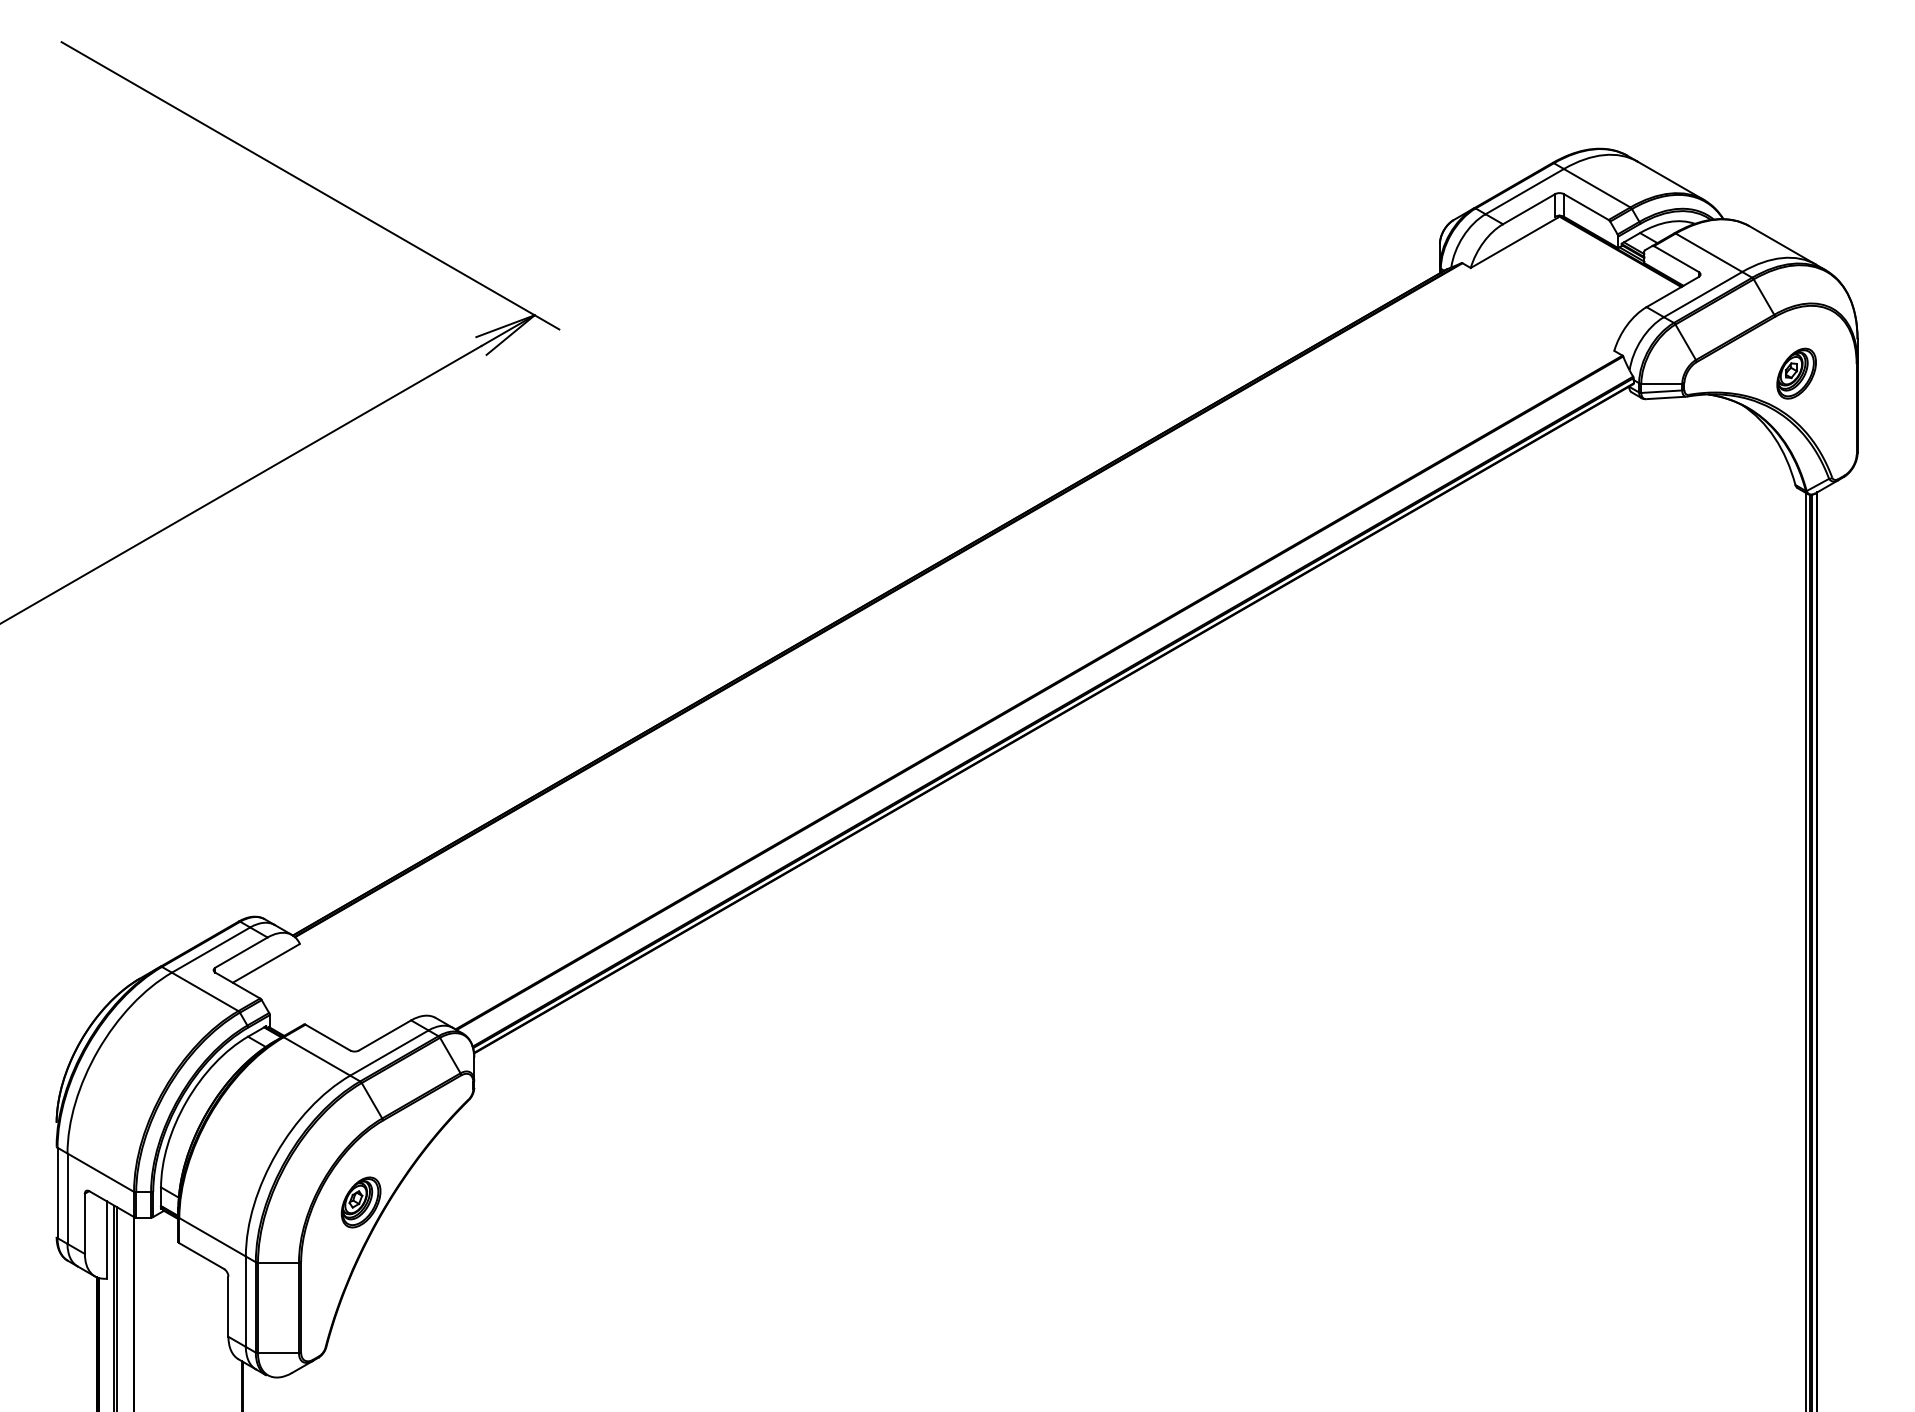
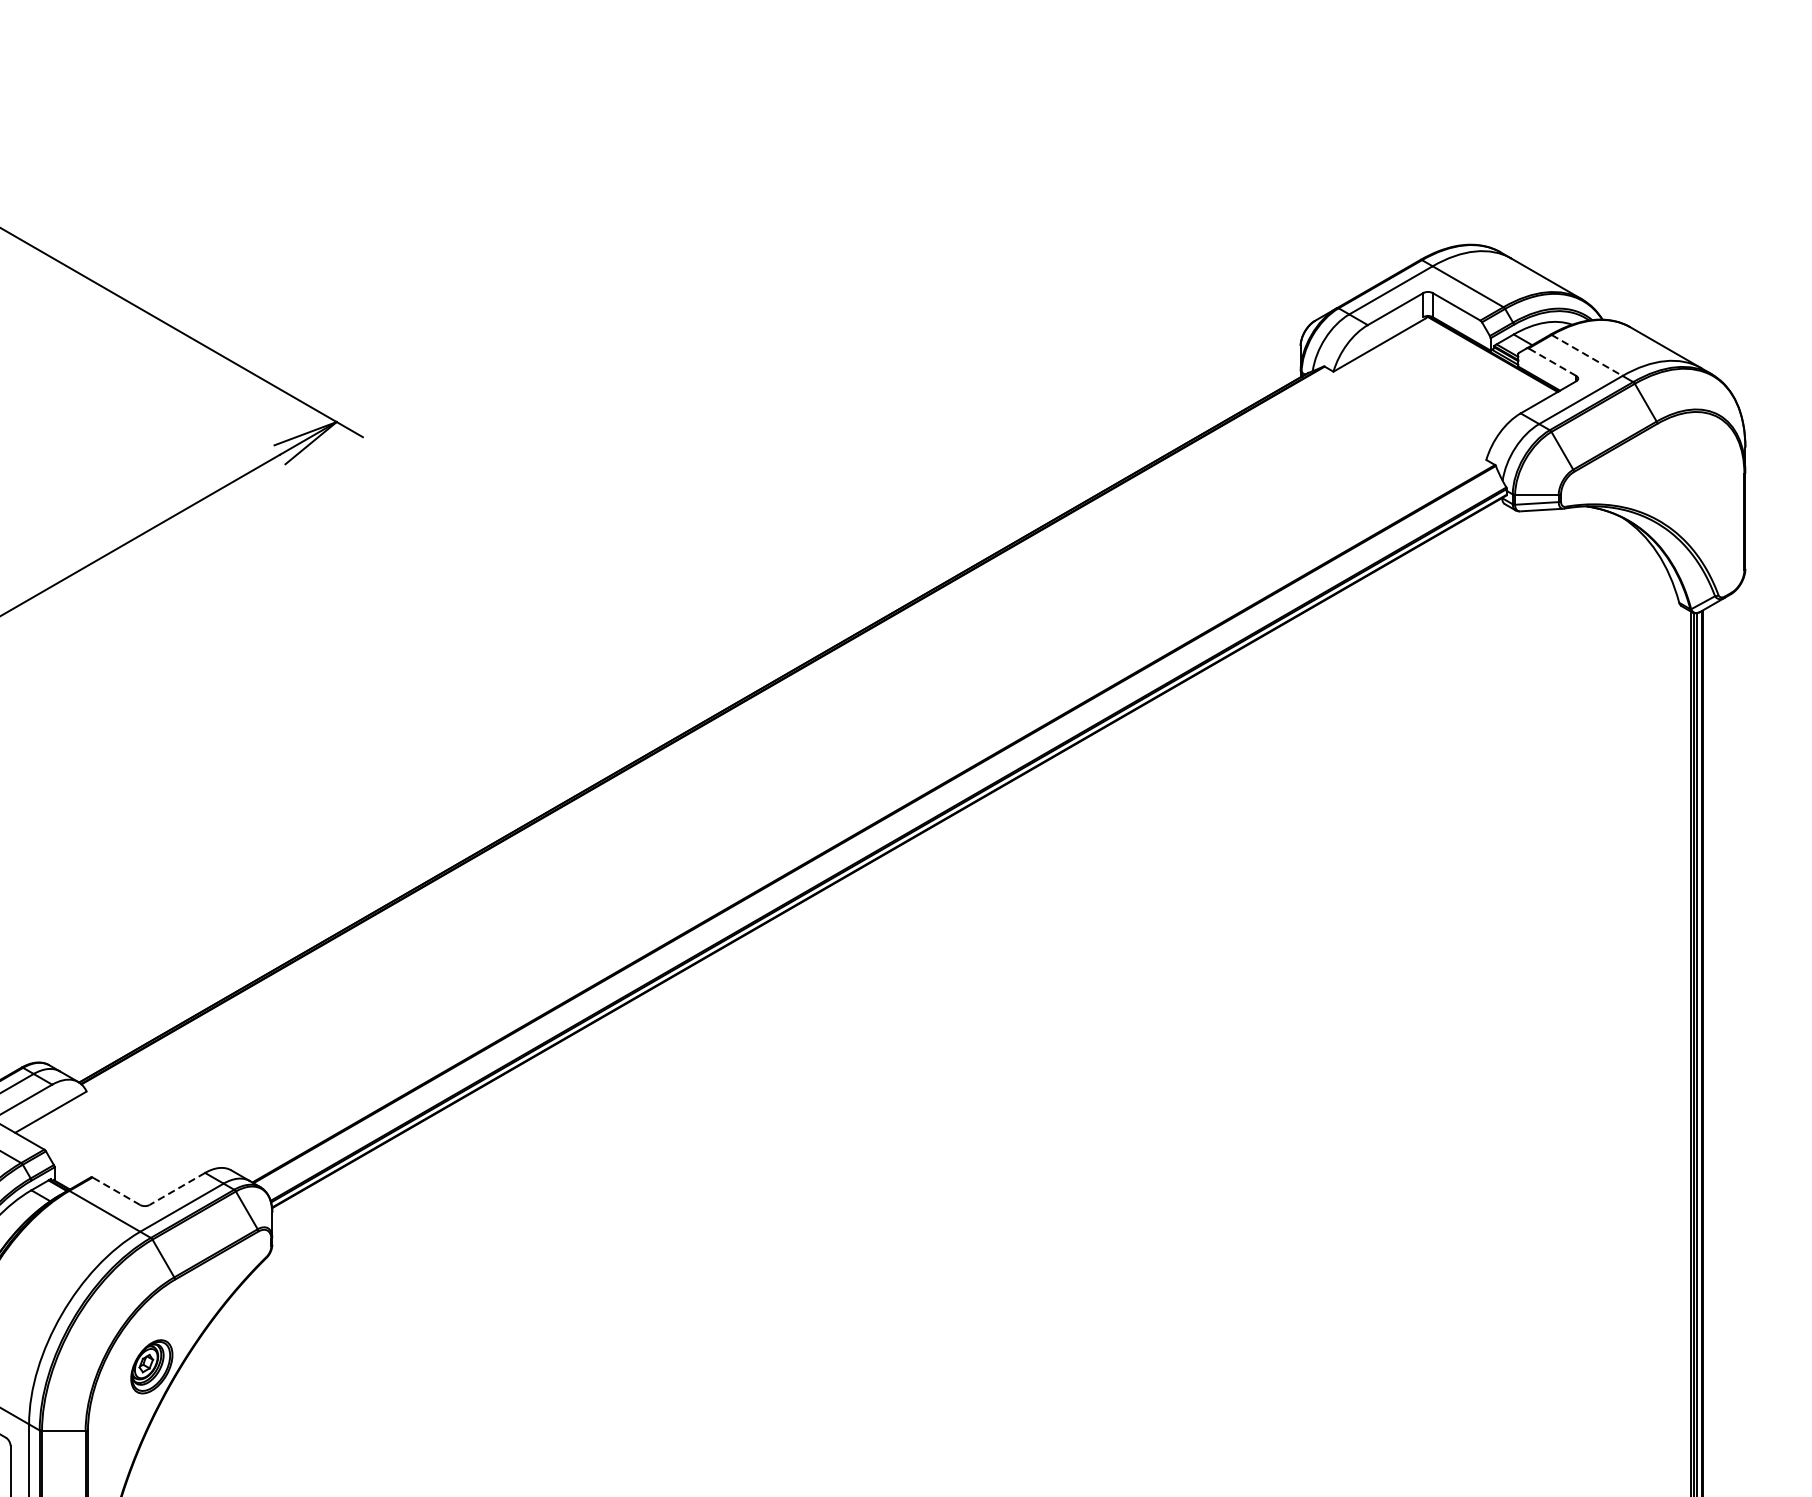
line: (1709, 253) -> (1587, 356), solid -> dashed
line: (1676, 259) -> (1552, 362), solid -> dashed
part: (1796, 373) -> (1680, 484), removed
line: (384, 1035) -> (176, 1189), solid -> dashed
line: (327, 1037) -> (116, 1191), solid -> dashed

